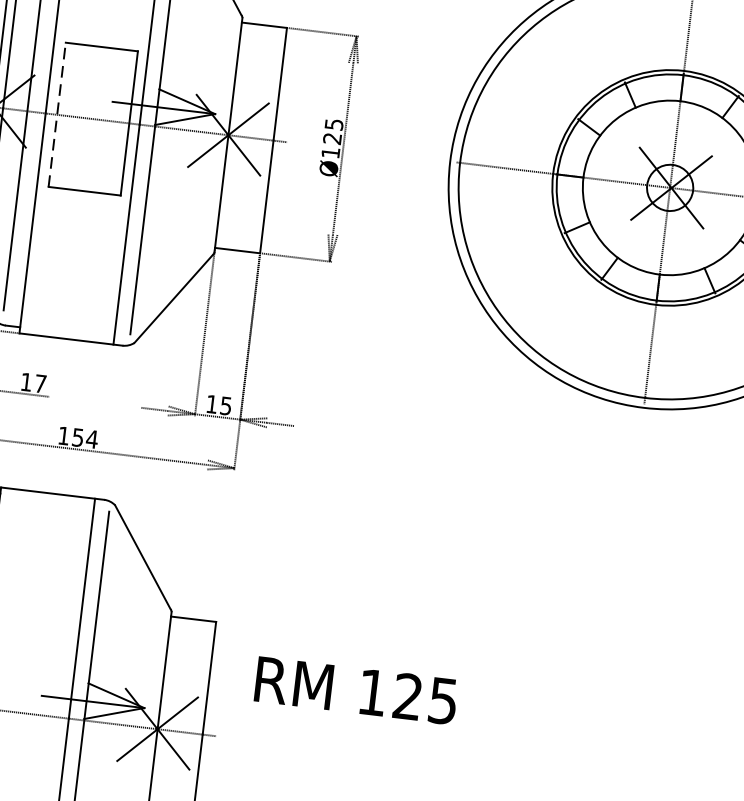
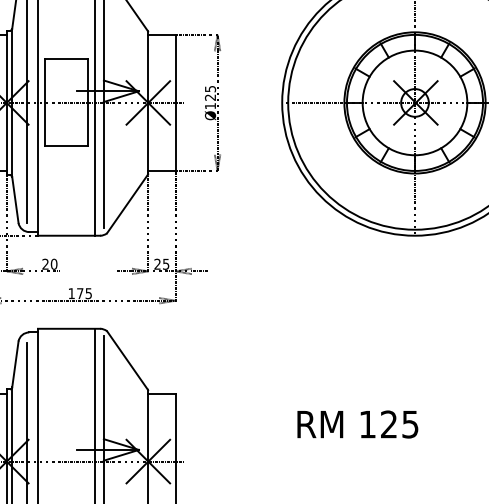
line: (56, 114) -> (44, 102), dashed -> solid
text: (33, 381) -> (49, 263), 17 -> 20
text: (211, 402) -> (157, 263), 15 -> 25
text: (85, 438) -> (84, 293), 154 -> 175
text: (355, 690) -> (357, 424), moved

